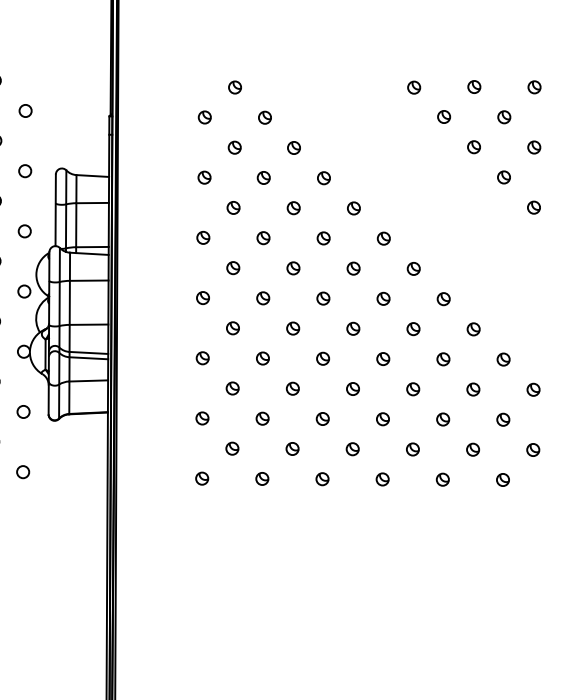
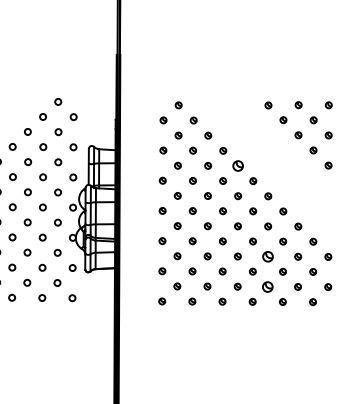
part: (354, 207) -> (238, 165), size x1.6
part: (412, 388) -> (267, 256), size x1.6
part: (412, 448) -> (267, 286), size x1.6

